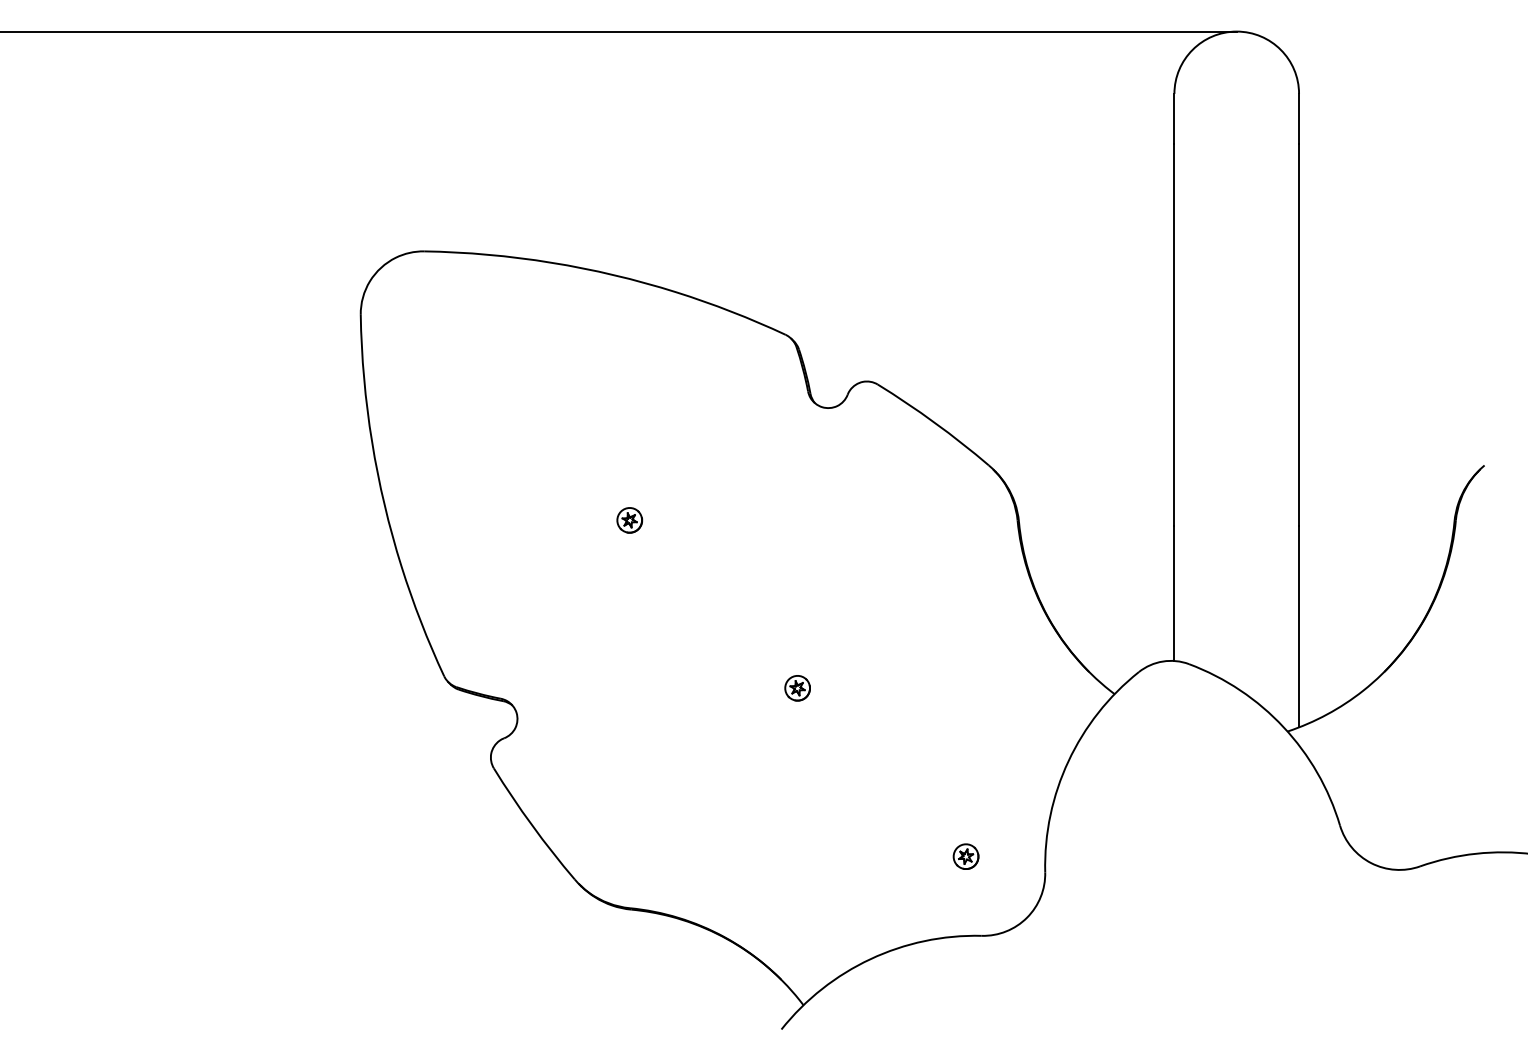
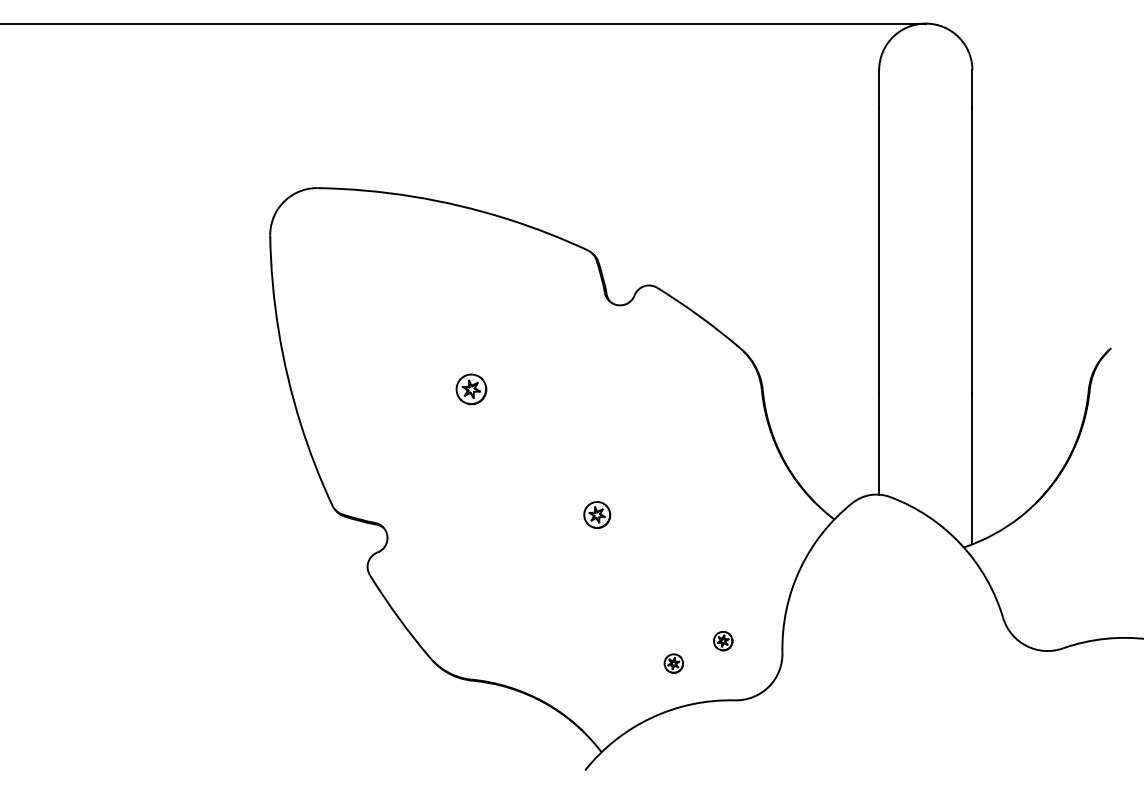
part: (629, 520) -> (471, 389), size x1.6
part: (797, 688) -> (597, 515), size x1.4
part: (899, 886) -> (673, 663), added

